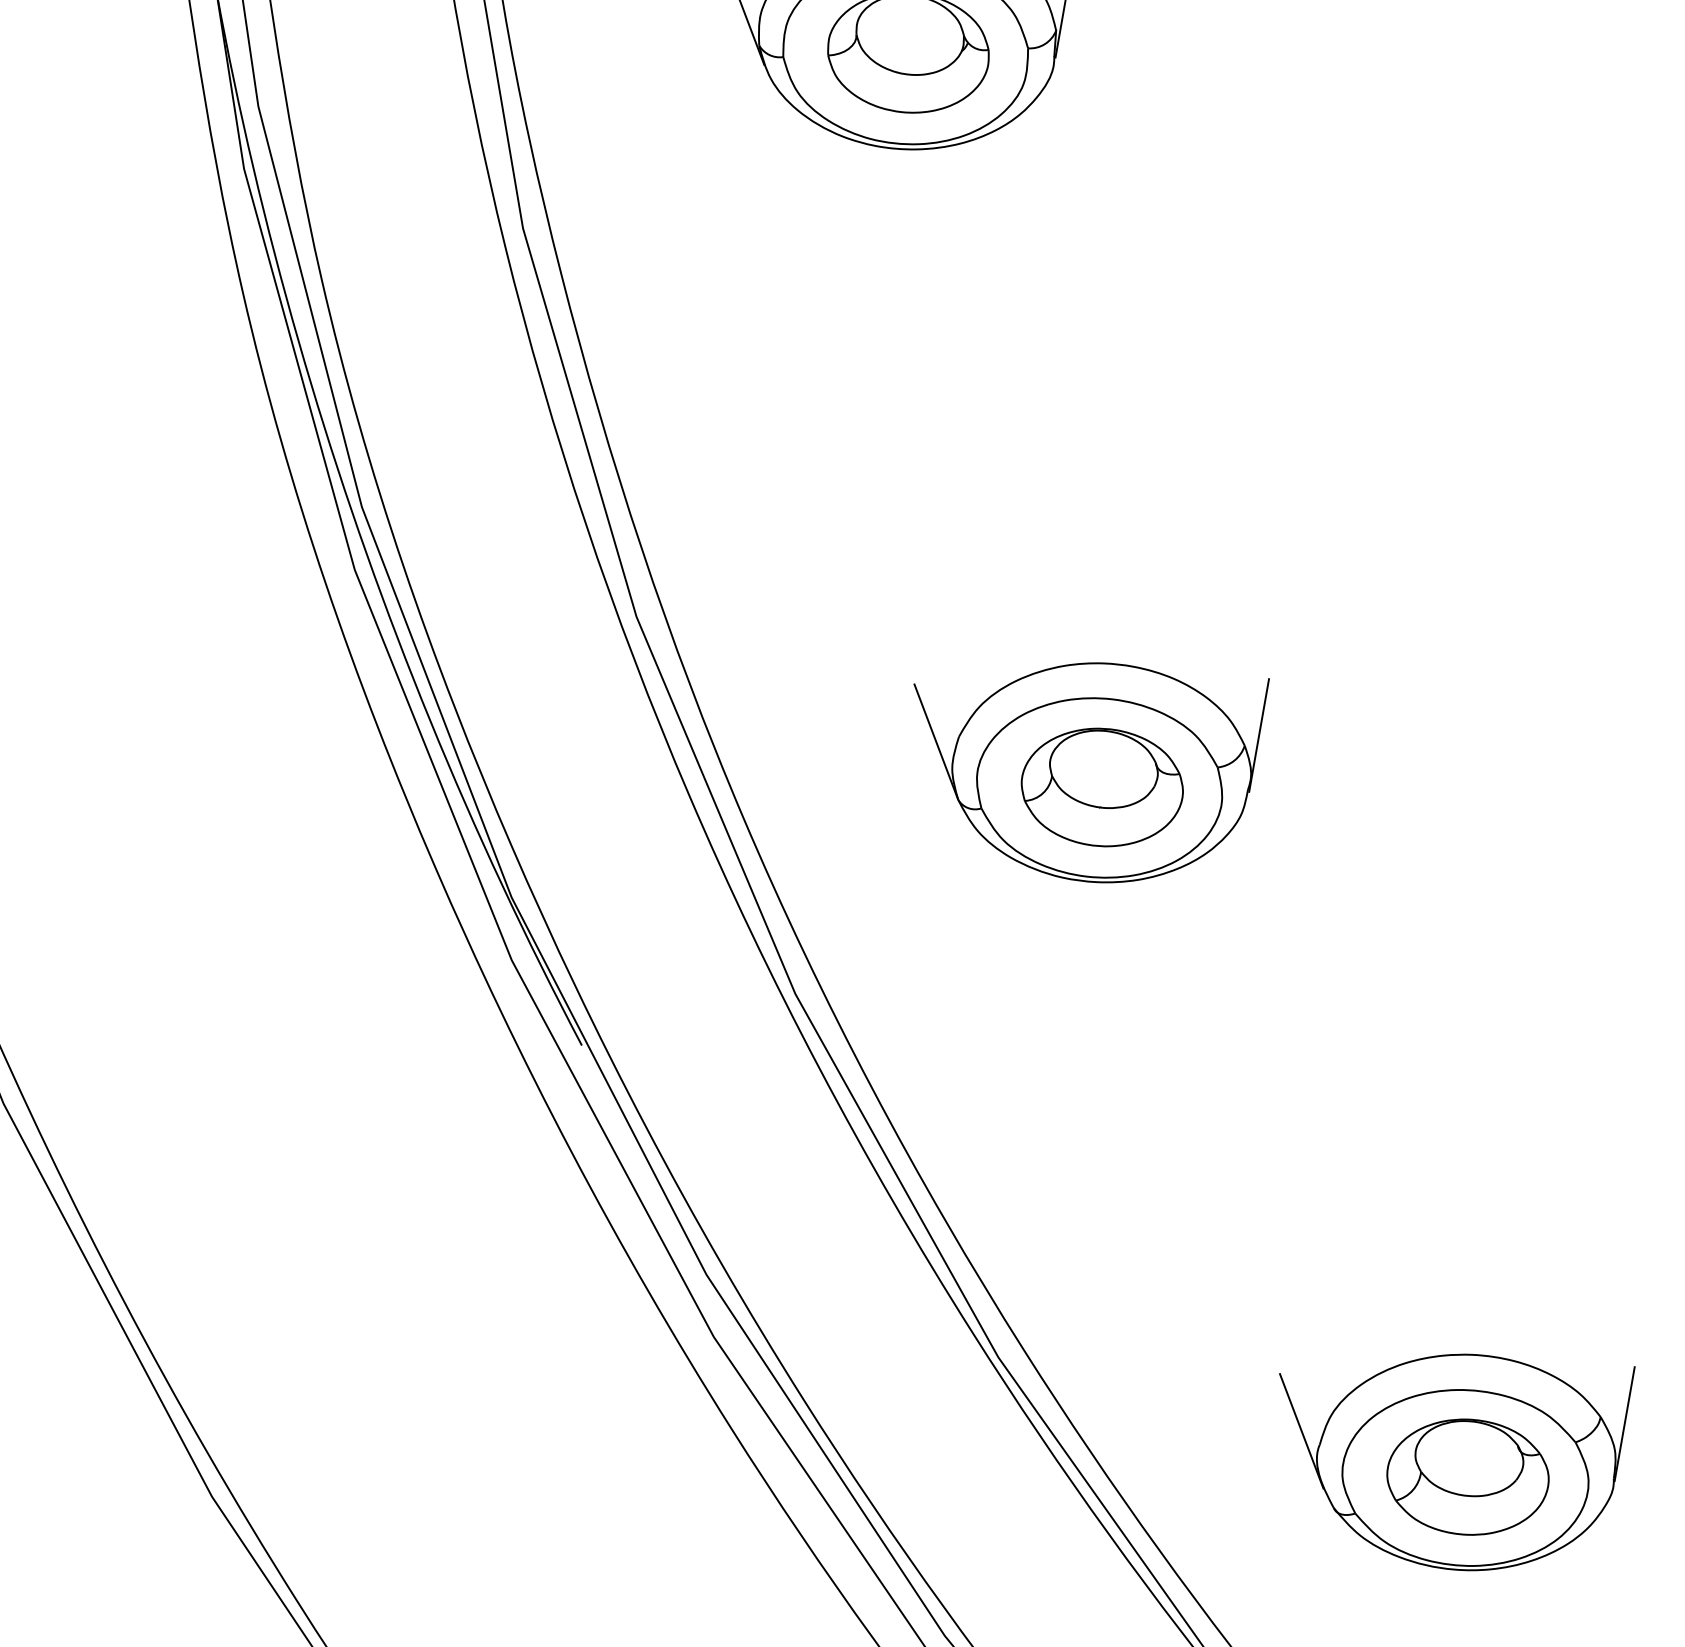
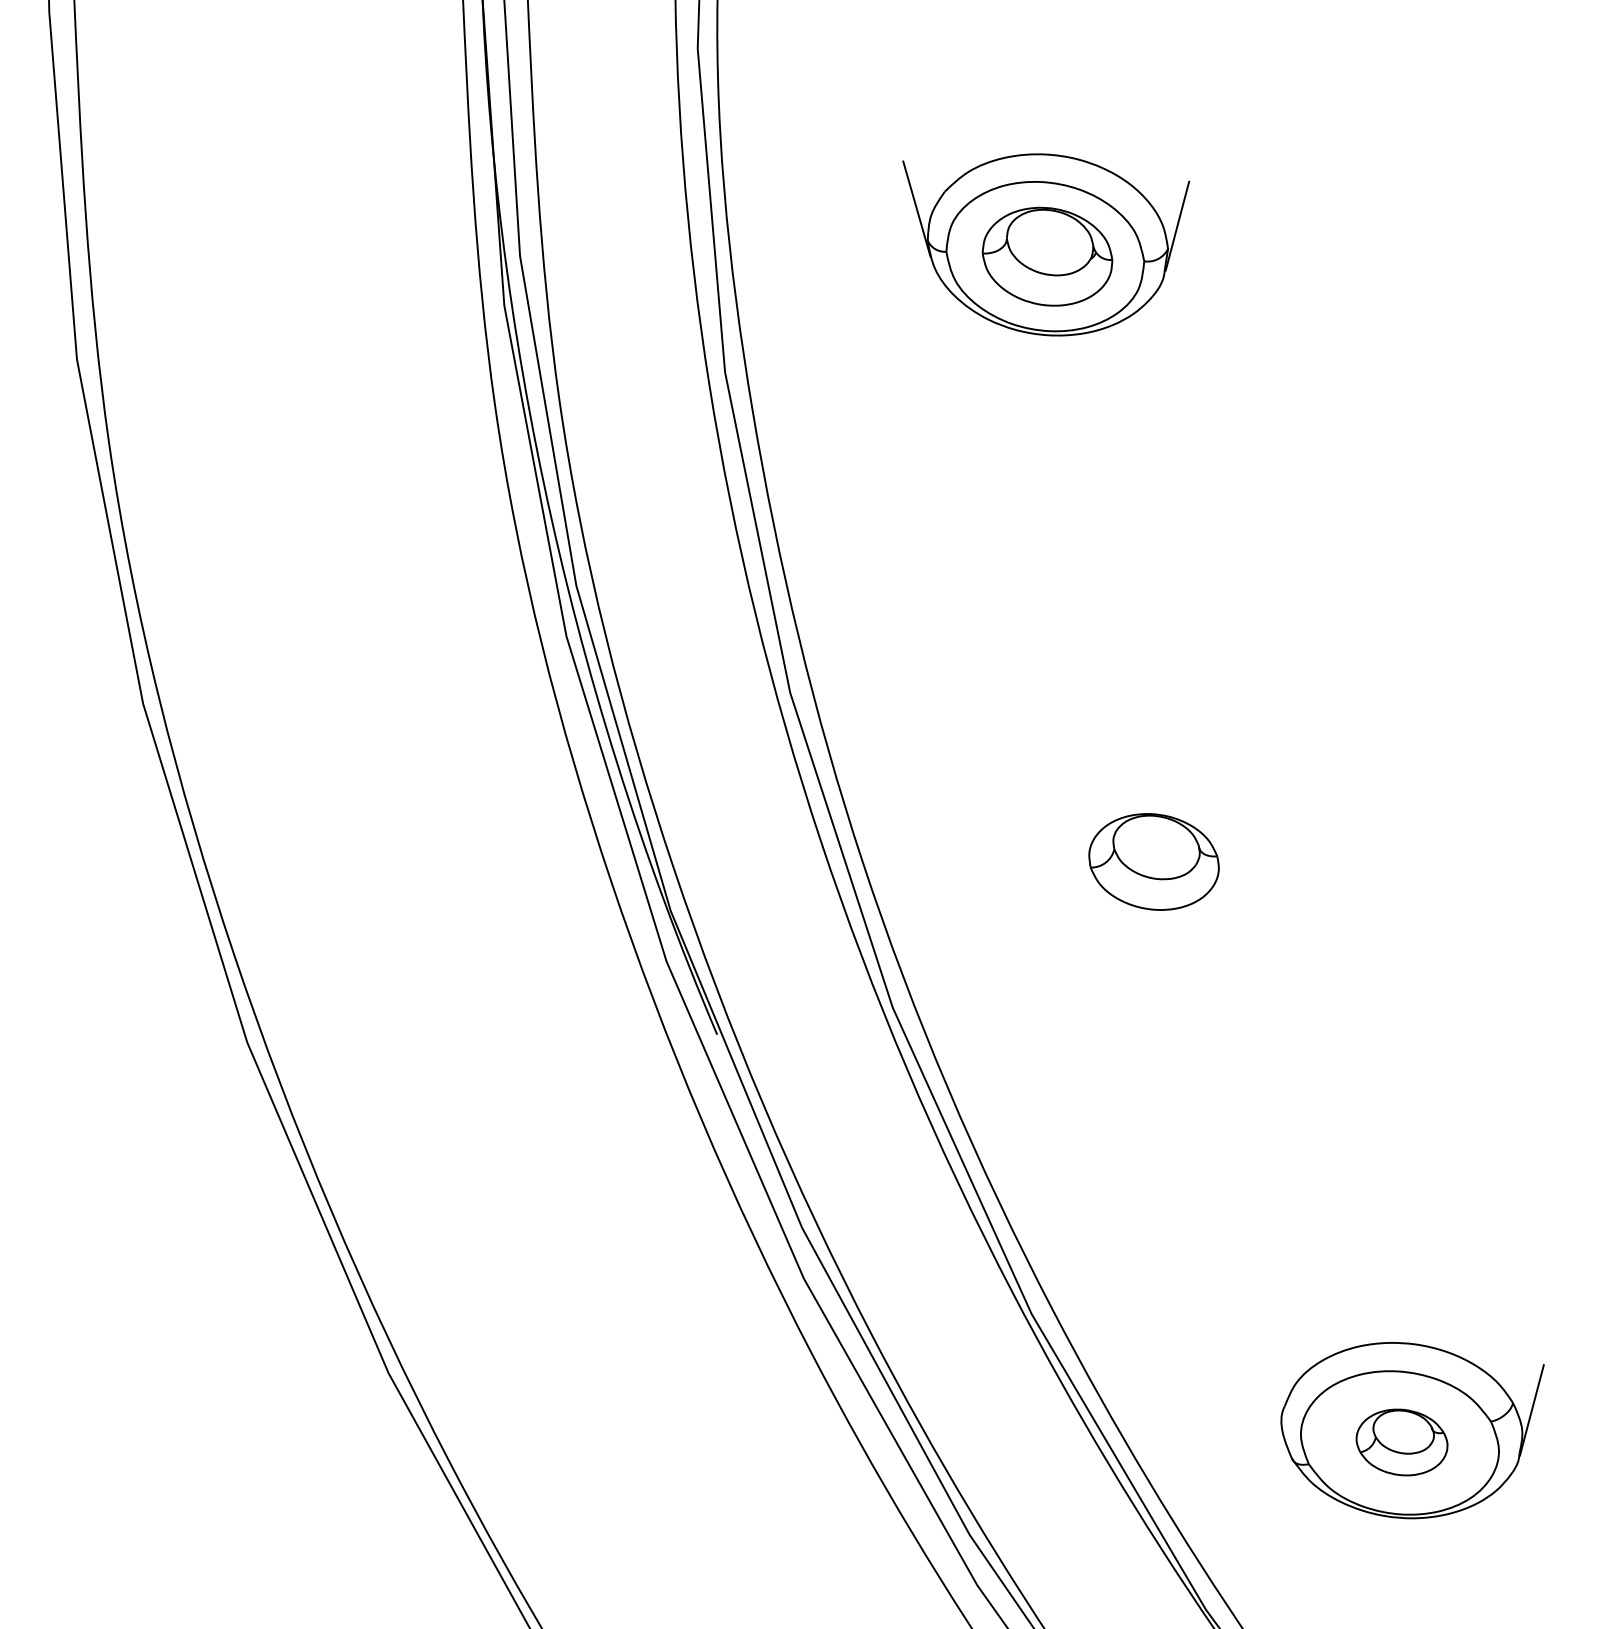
part: (1099, 773) -> (1152, 850), removed
line: (1300, 1430) -> (1270, 1393), removed
part: (1467, 1477) -> (1401, 1442), size x0.7

